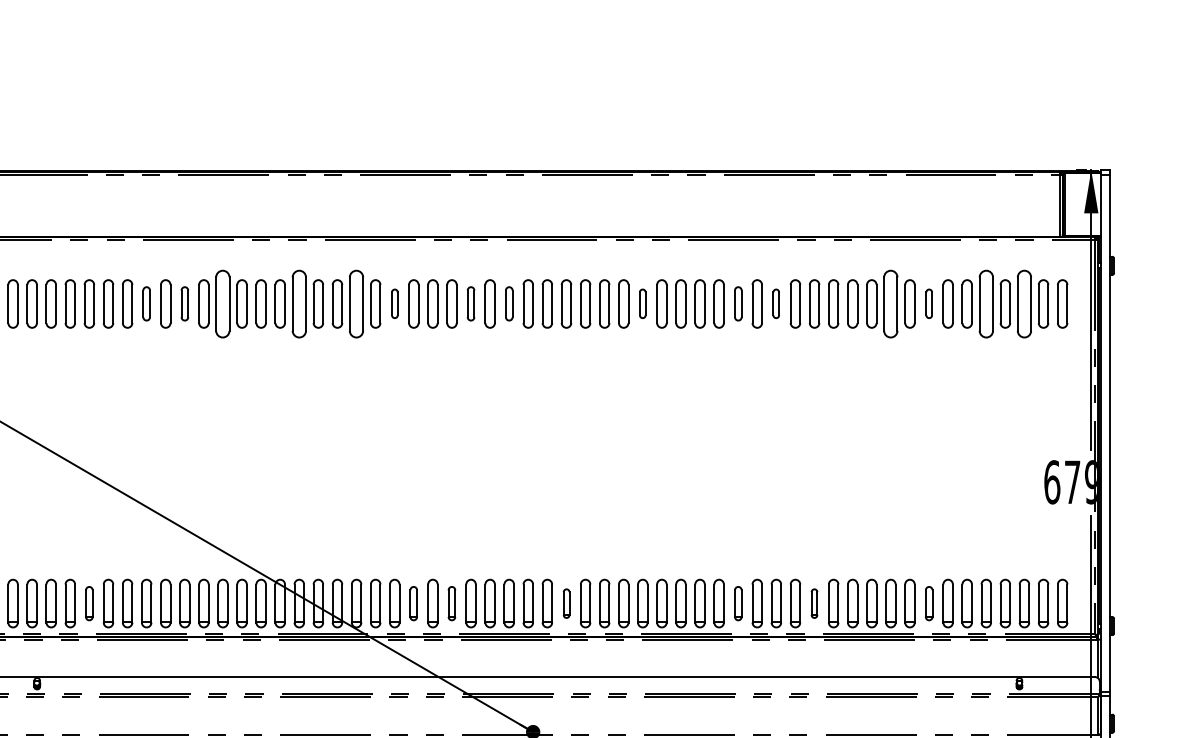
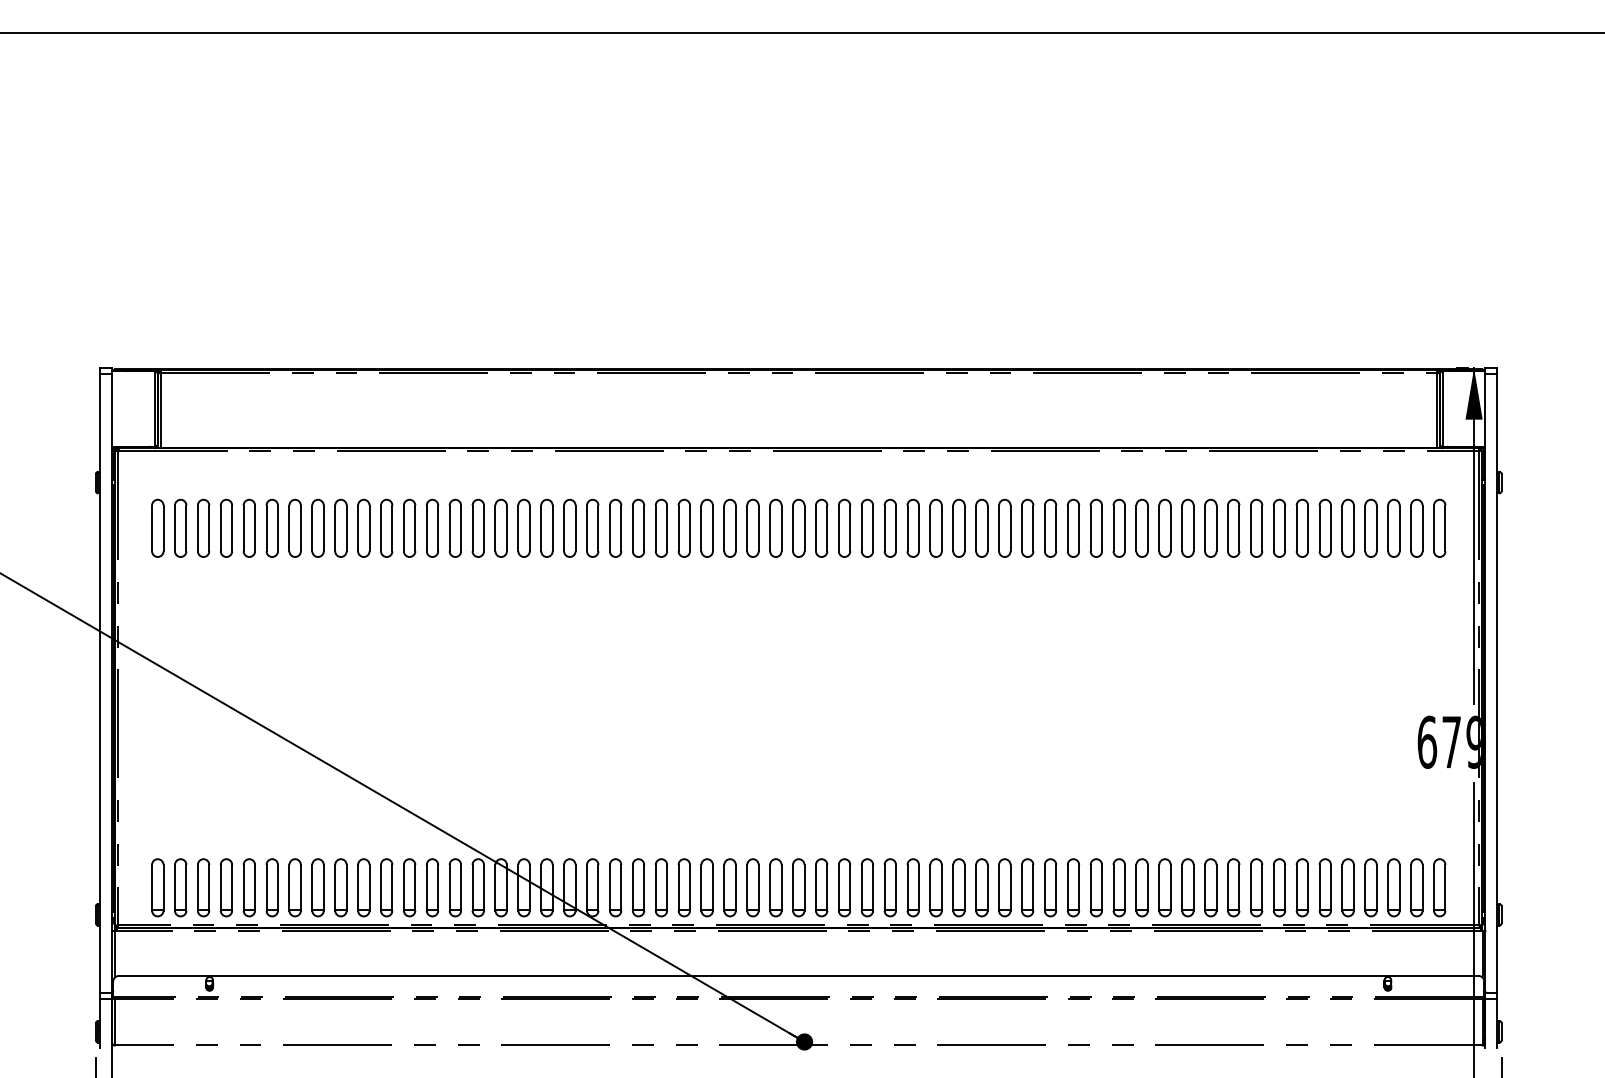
part: (146, 303) -> (340, 527), size x1.43
part: (184, 303) -> (386, 527), size x1.43
part: (222, 303) -> (432, 527), size x0.71
part: (298, 303) -> (523, 527), size x0.71
part: (356, 303) -> (592, 527), size x0.71
part: (394, 303) -> (638, 527), size x1.67
part: (470, 303) -> (729, 527), size x1.43
part: (508, 303) -> (775, 527), size x1.43
part: (642, 303) -> (935, 527), size x1.67
part: (738, 303) -> (1050, 527), size x1.43
part: (775, 303) -> (1095, 527), size x1.67
part: (890, 303) -> (1233, 527), size x0.71
part: (929, 303) -> (1279, 527), size x1.67
part: (985, 303) -> (1347, 527), size x0.71
part: (1024, 303) -> (1393, 527), size x0.71
part: (88, 603) -> (271, 887), size x1.43
part: (413, 603) -> (660, 887), size x1.43
part: (451, 603) -> (706, 887), size x1.43
part: (566, 603) -> (844, 887), size x1.67
part: (738, 603) -> (1050, 887), size x1.43
part: (814, 603) -> (1141, 887), size x1.67
part: (929, 603) -> (1279, 887), size x1.43

